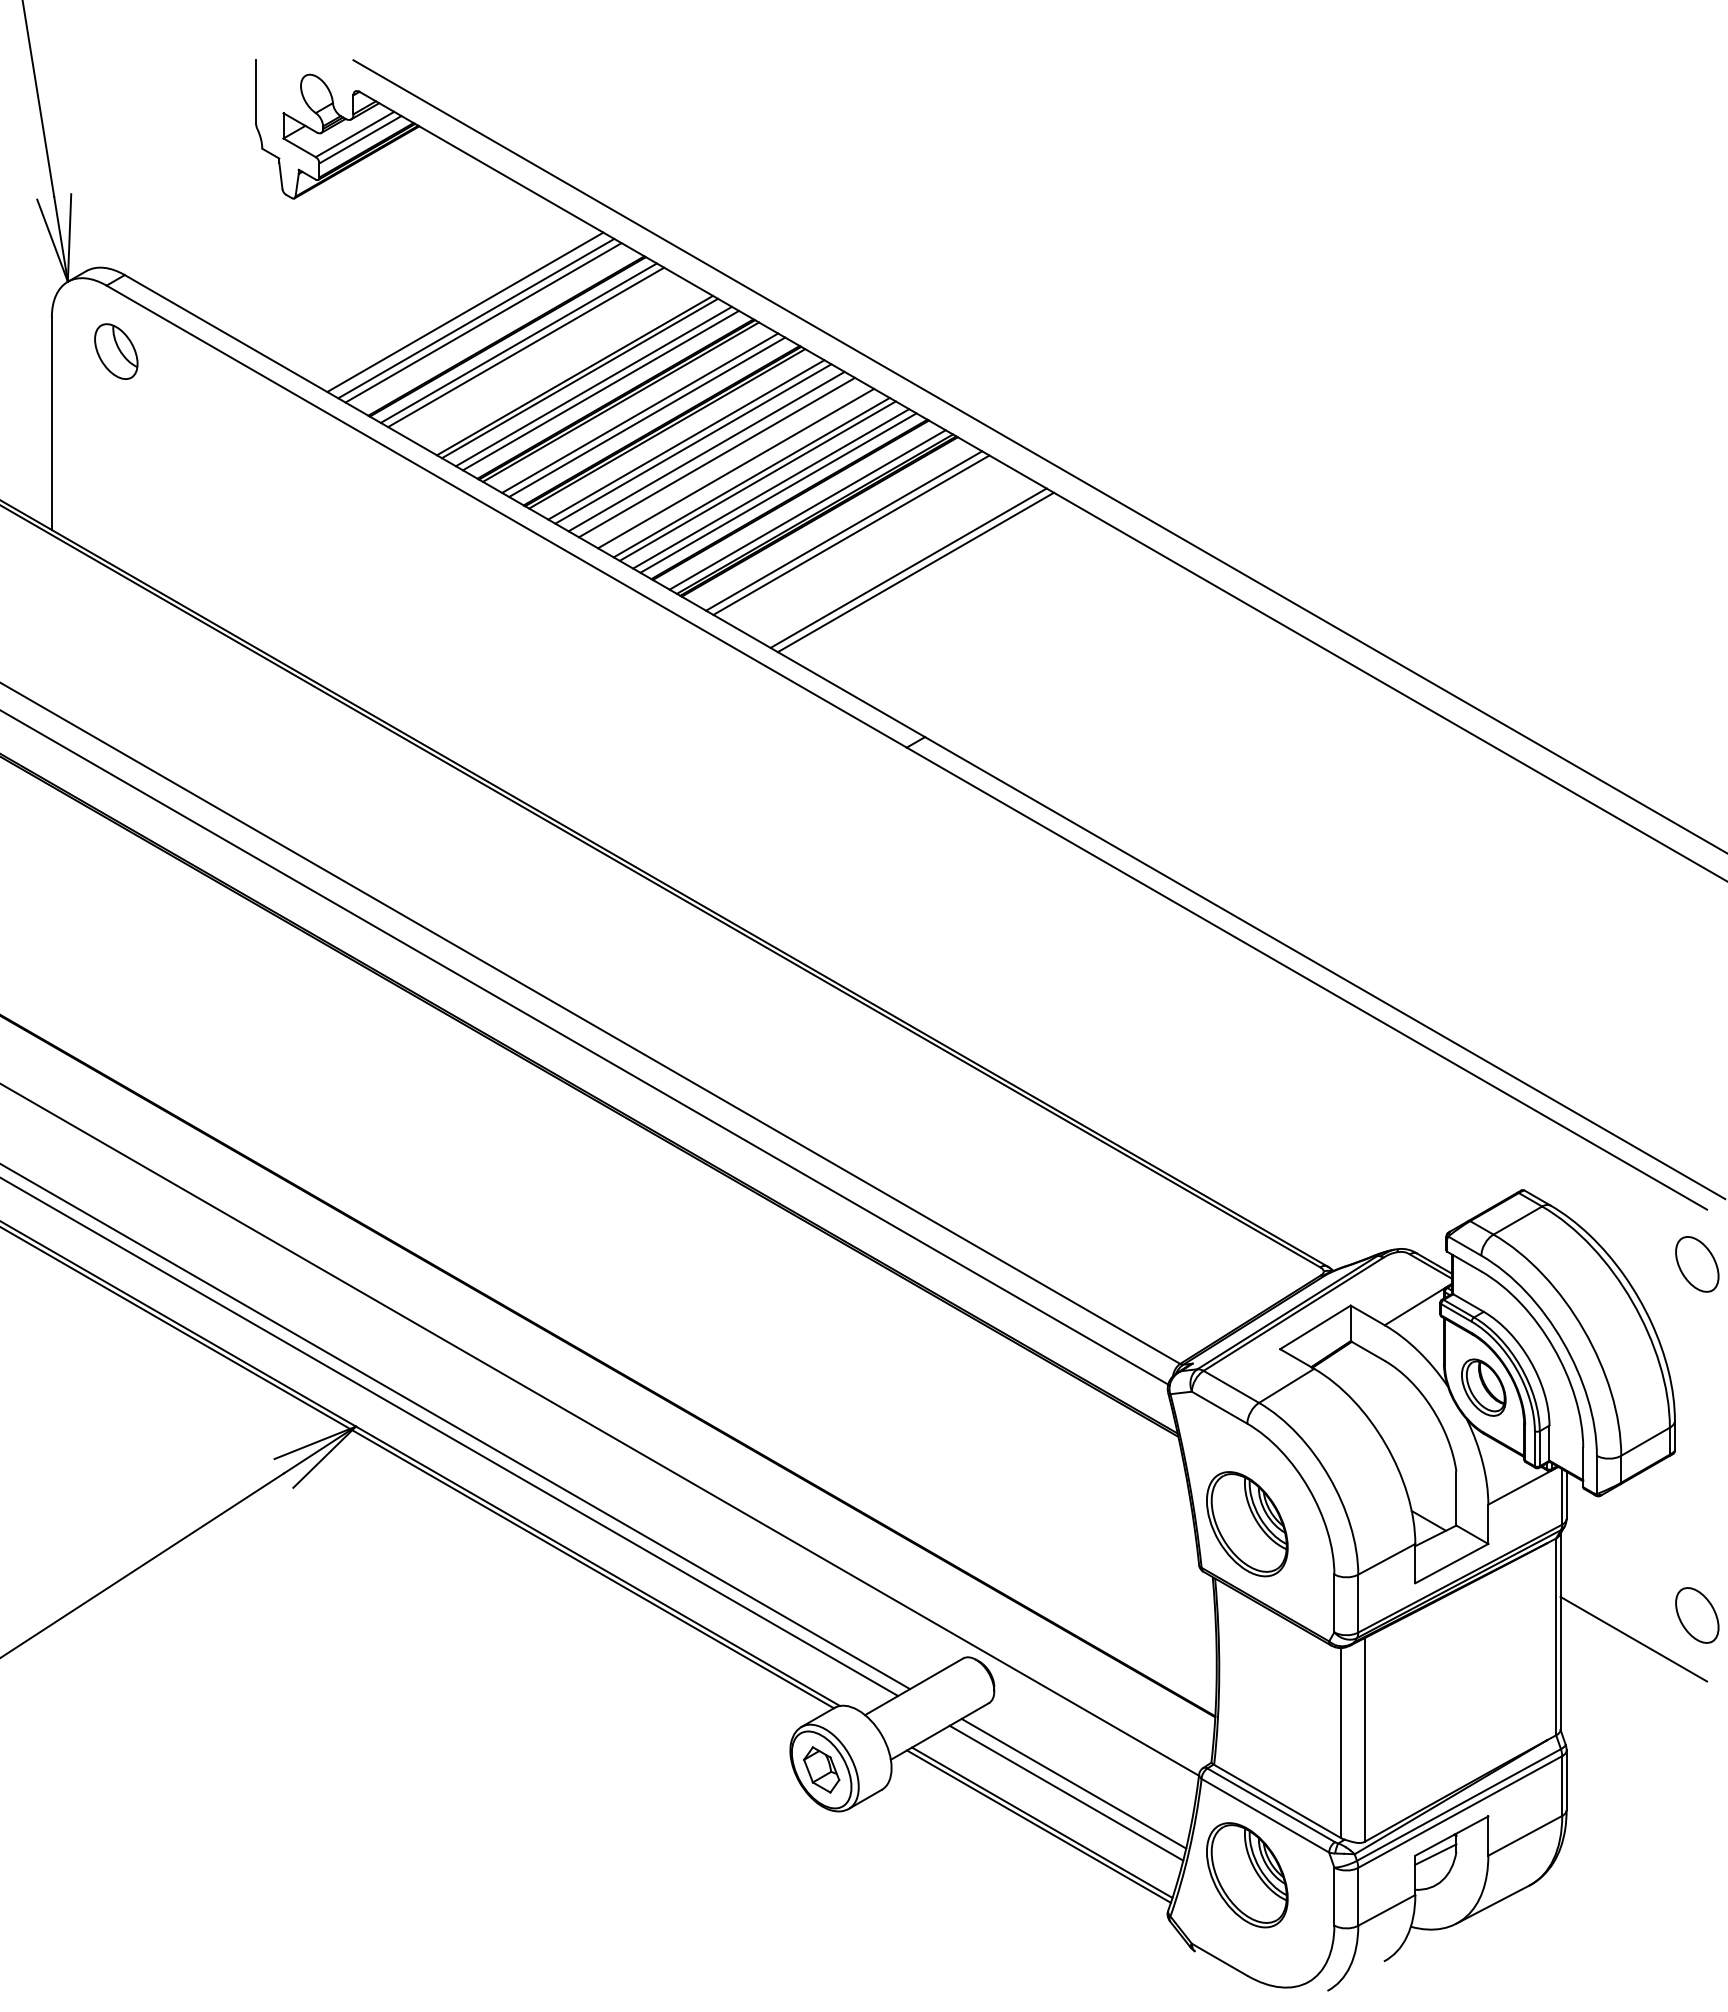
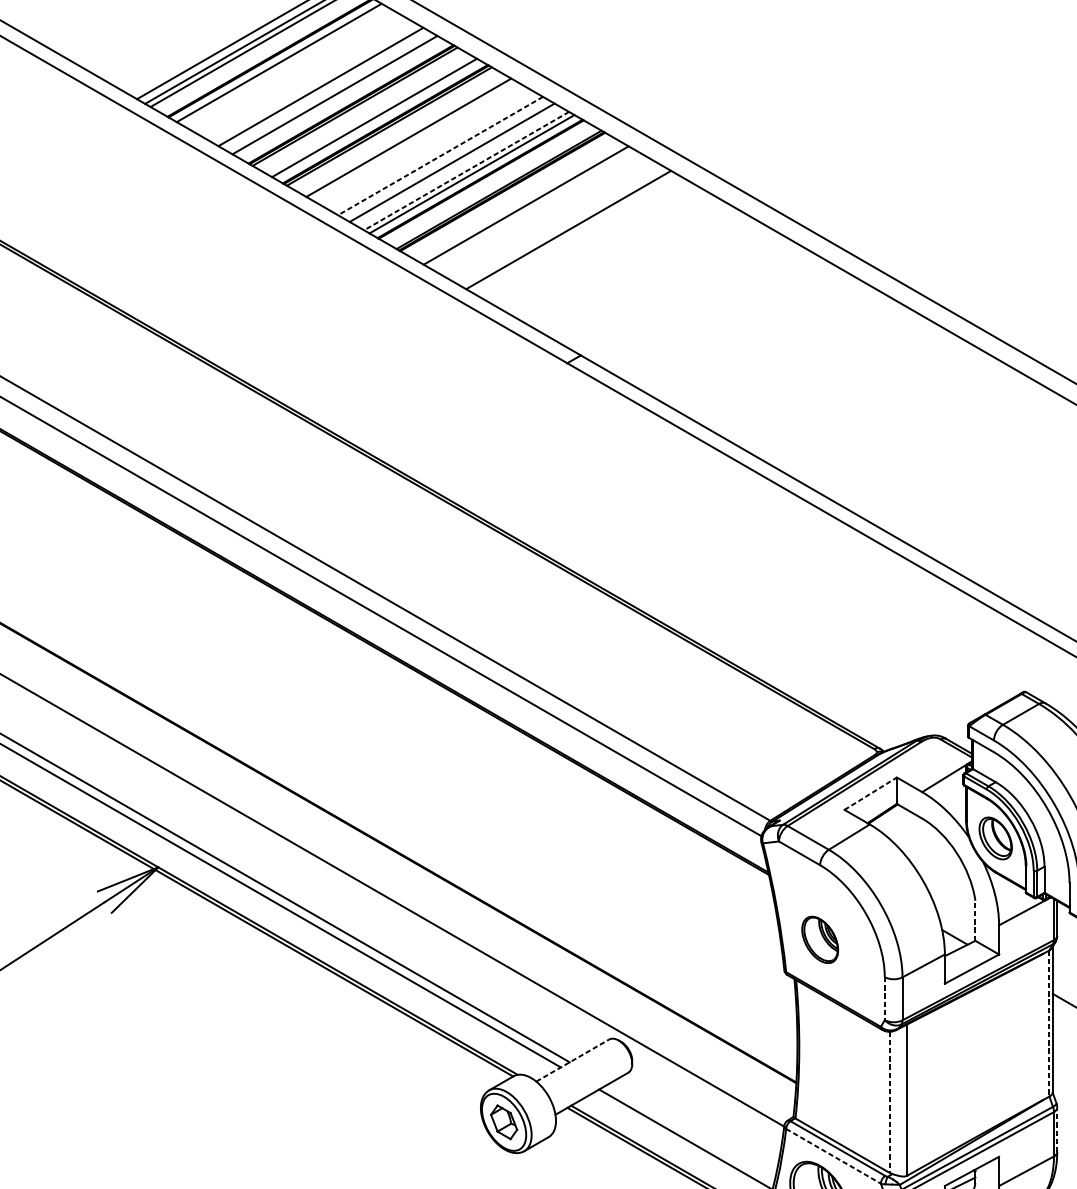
line: (526, 347) -> (284, 66), removed
line: (580, 378) -> (325, 89), removed
line: (600, 390) -> (339, 98), removed
line: (640, 412) -> (369, 114), removed
line: (686, 439) -> (403, 134), removed
line: (706, 451) -> (418, 143), removed
line: (716, 457) -> (426, 147), removed
line: (735, 468) -> (440, 155), solid -> dashed
line: (757, 480) -> (456, 164), removed
line: (770, 489) -> (466, 171), solid -> dashed
line: (807, 509) -> (493, 186), removed
line: (844, 530) -> (521, 202), removed
line: (915, 572) -> (573, 233), removed
line: (1315, 1327) -> (870, 793), solid -> dashed
line: (1456, 1498) -> (975, 920), solid -> dashed
part: (1247, 1524) -> (820, 940), size x0.6
line: (1334, 1603) -> (884, 998), solid -> dashed
line: (1556, 1637) -> (1049, 1023), solid -> dashed
line: (914, 1686) -> (573, 1060), solid -> dashed
line: (1340, 1743) -> (889, 1102), solid -> dashed
line: (1566, 1780) -> (1057, 1130), solid -> dashed
line: (1073, 1783) -> (691, 1132), removed
line: (1265, 1815) -> (833, 1156), solid -> dashed

